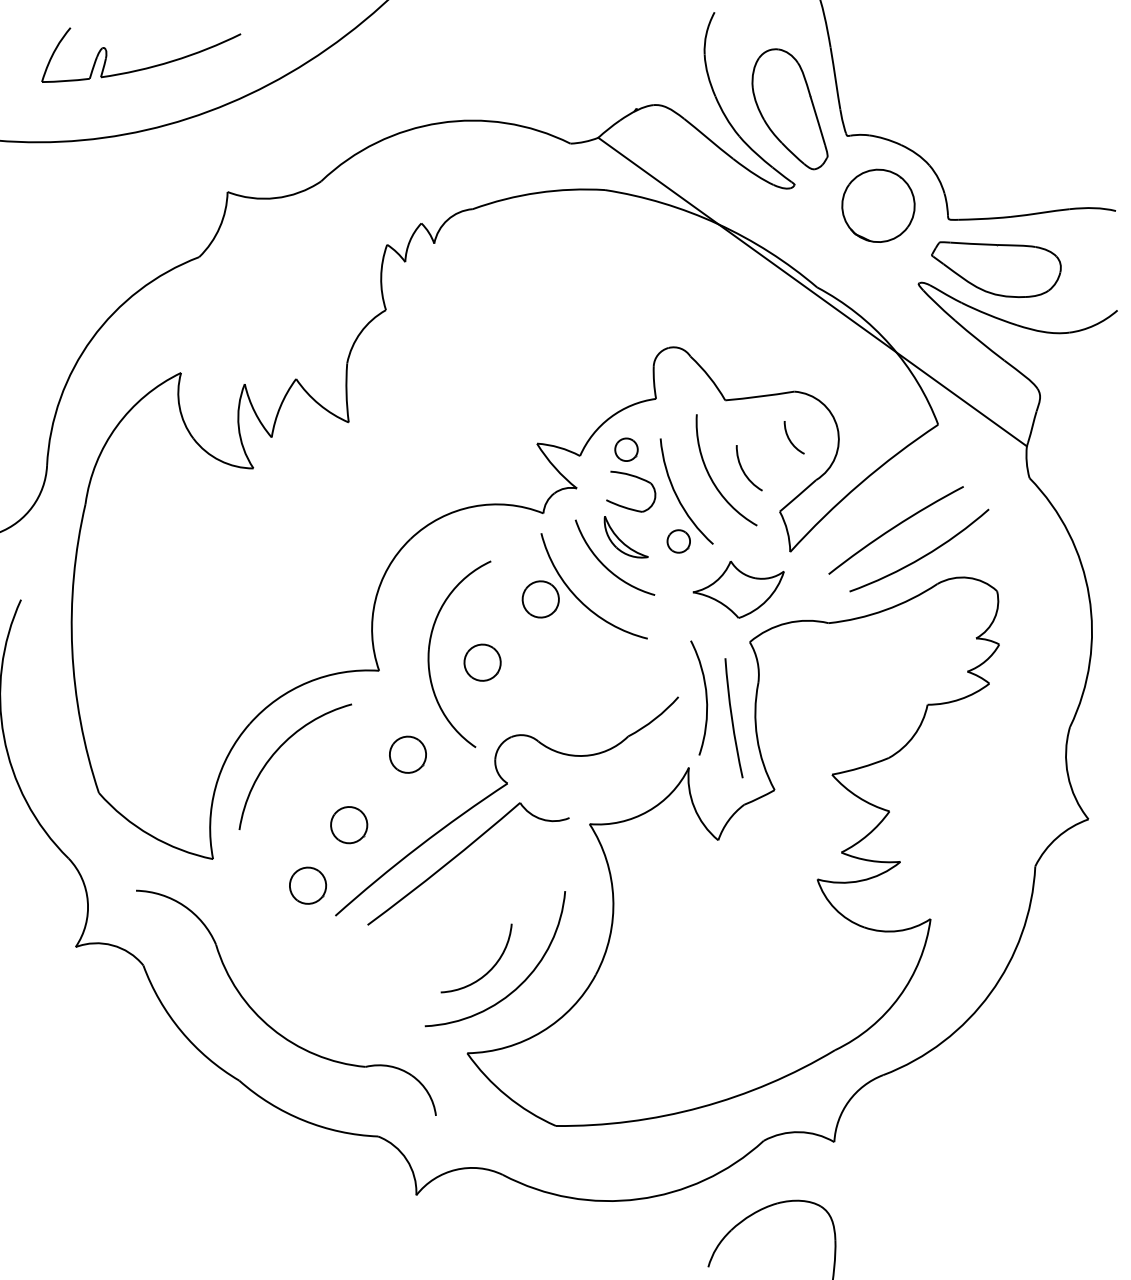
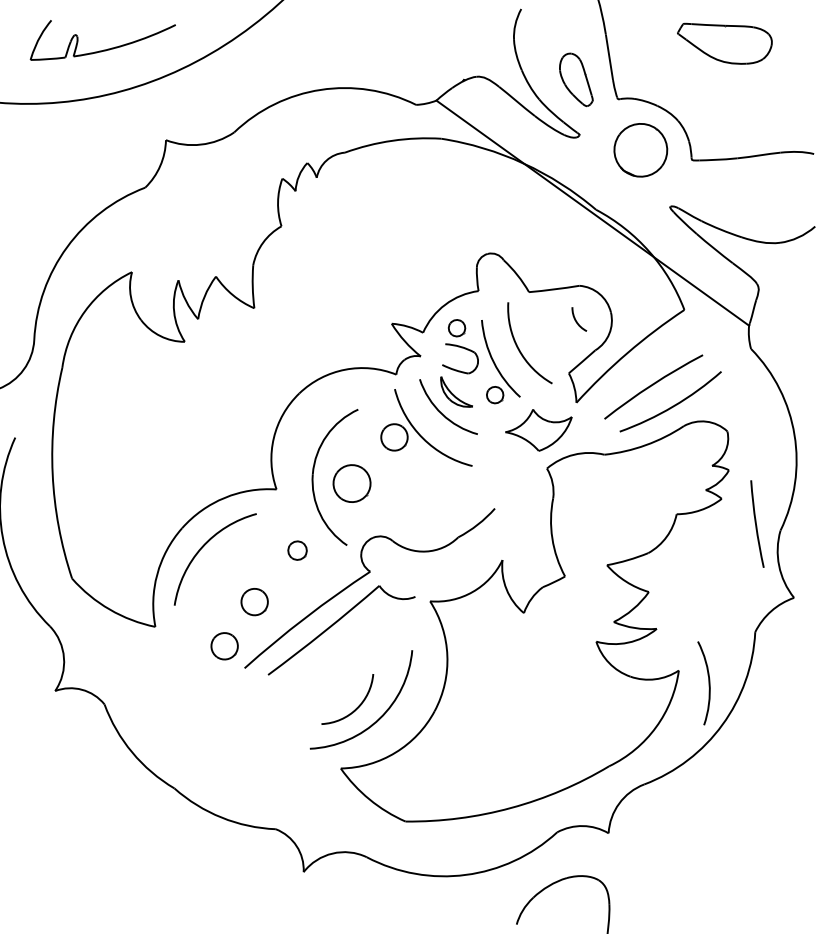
part: (790, 108) -> (576, 79), size x0.6
part: (995, 269) -> (724, 43), moved
curve: (743, 469) -> (542, 342), removed
part: (481, 662) -> (351, 483), size x1.4
curve: (705, 698) -> (708, 683), moved
curve: (732, 717) -> (756, 523), moved
part: (407, 754) -> (297, 550), size x0.7
part: (266, 1021) -> (194, 745), removed

